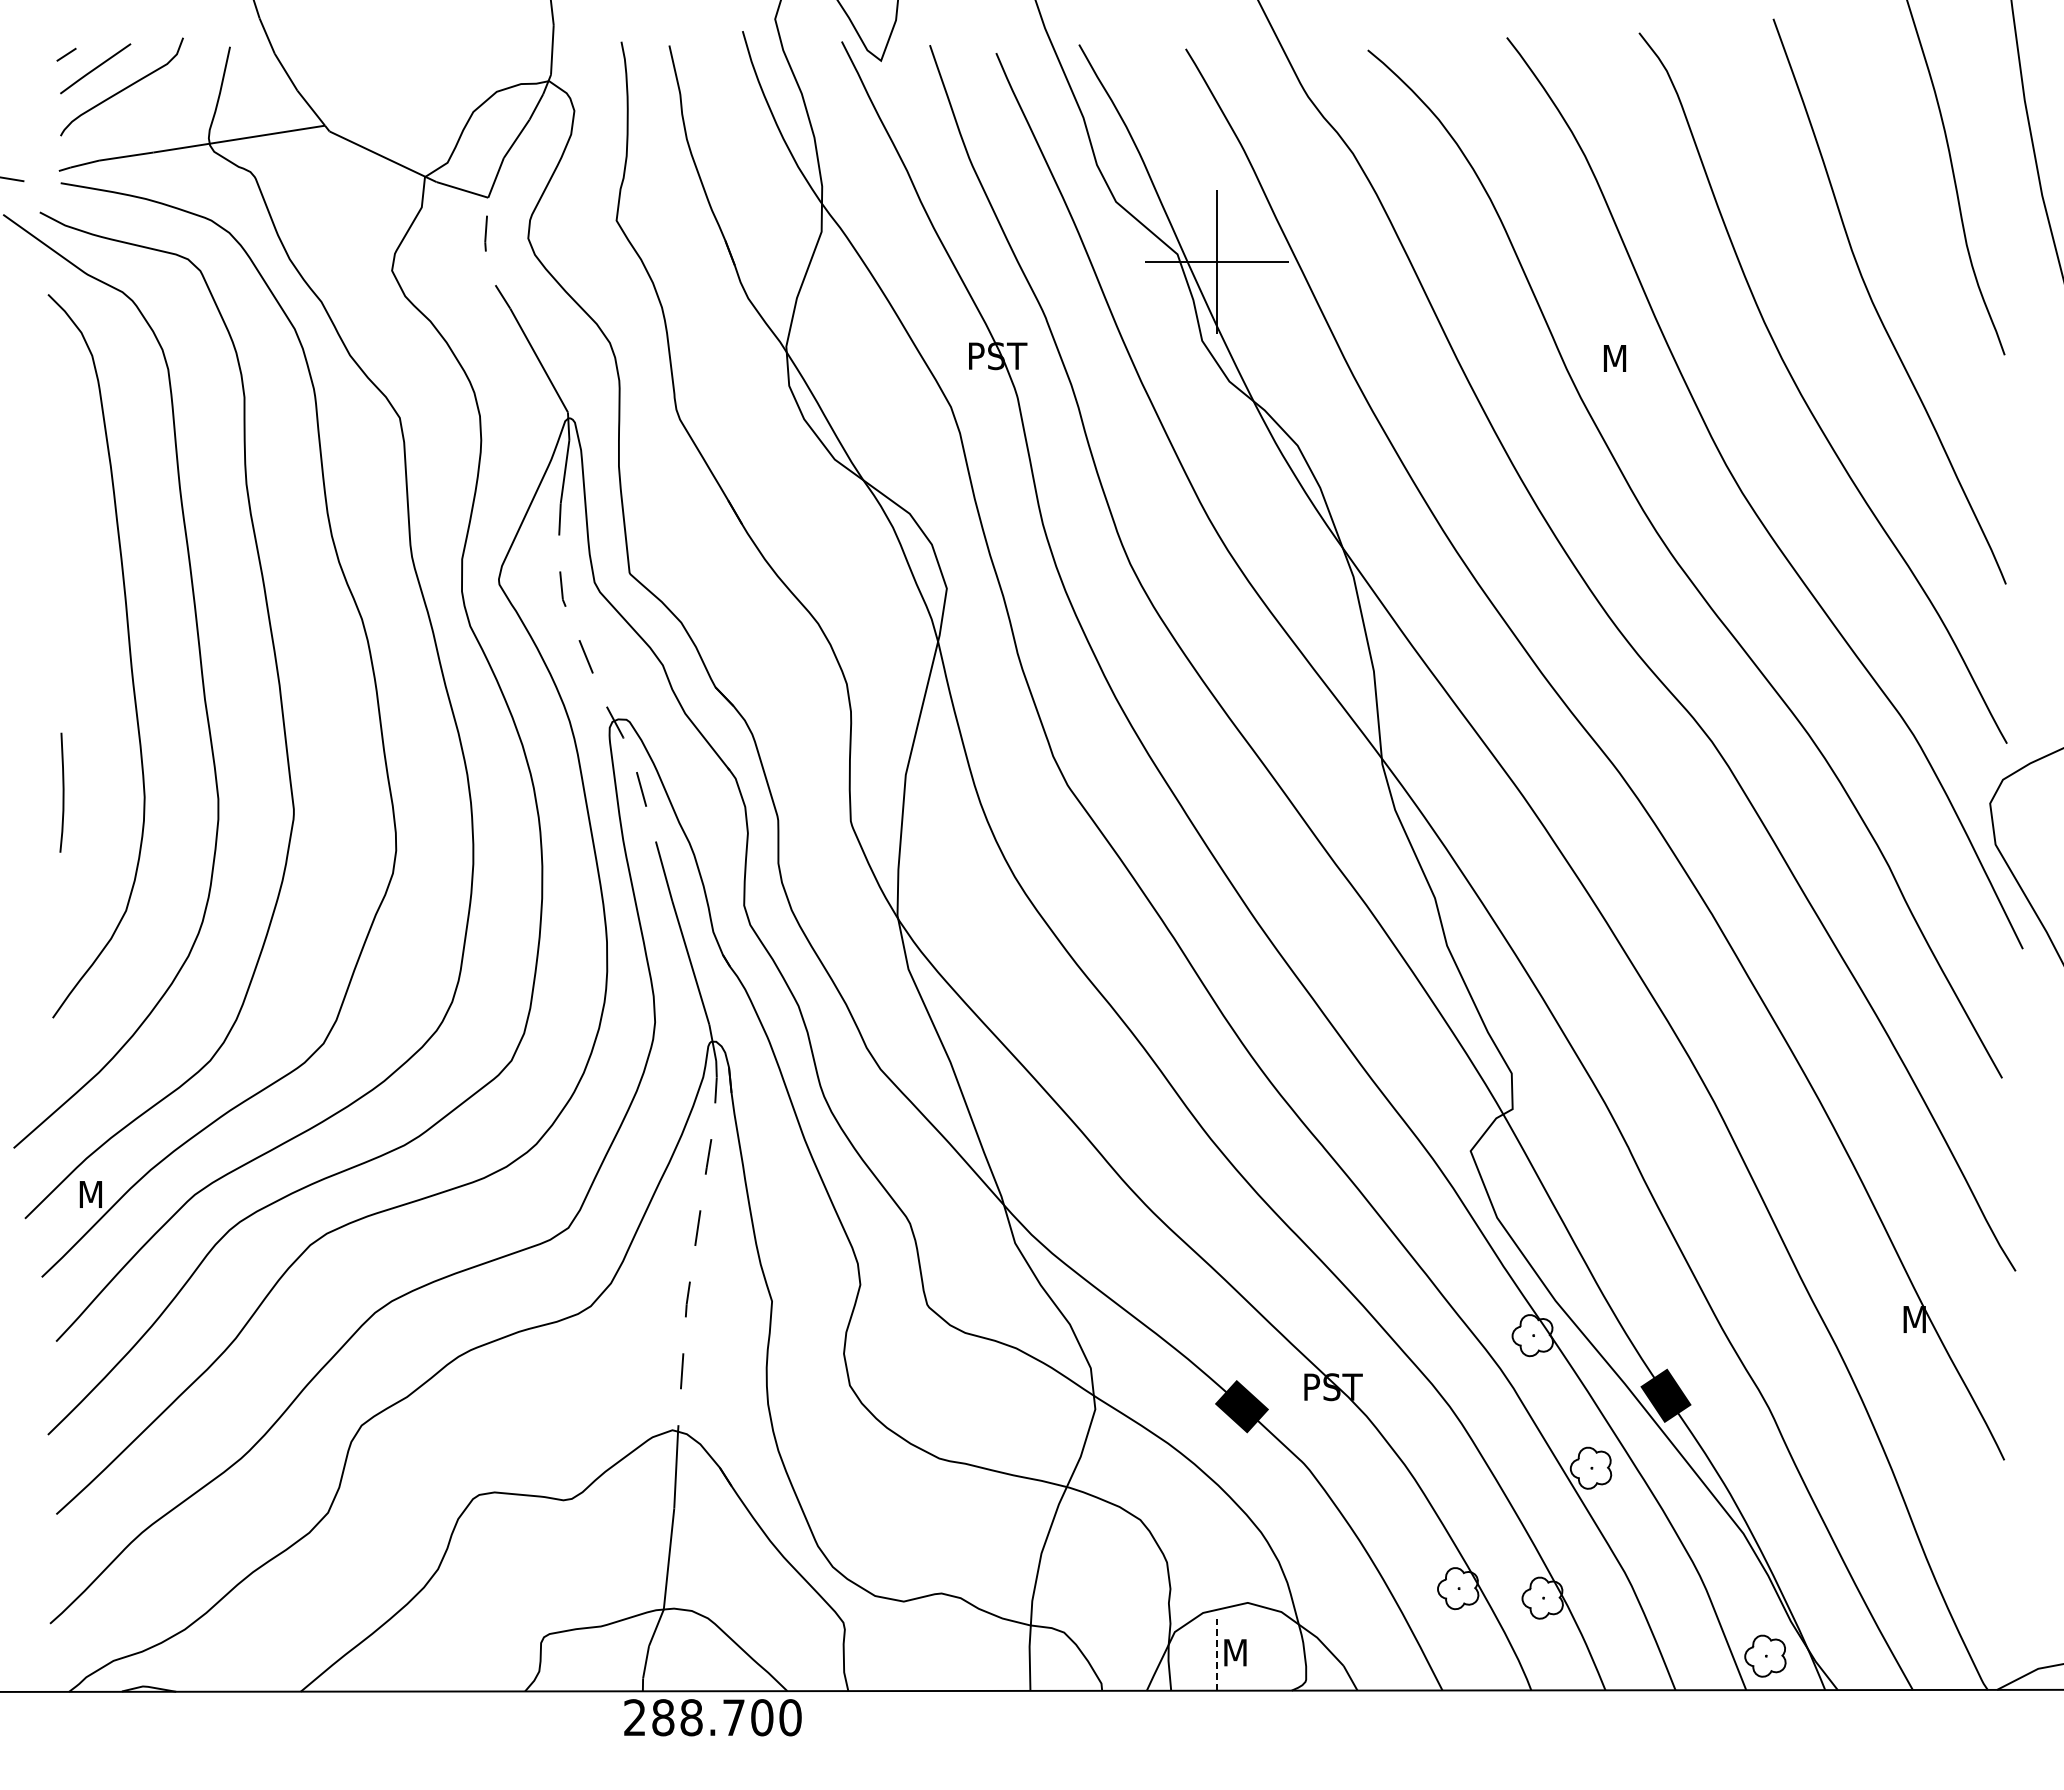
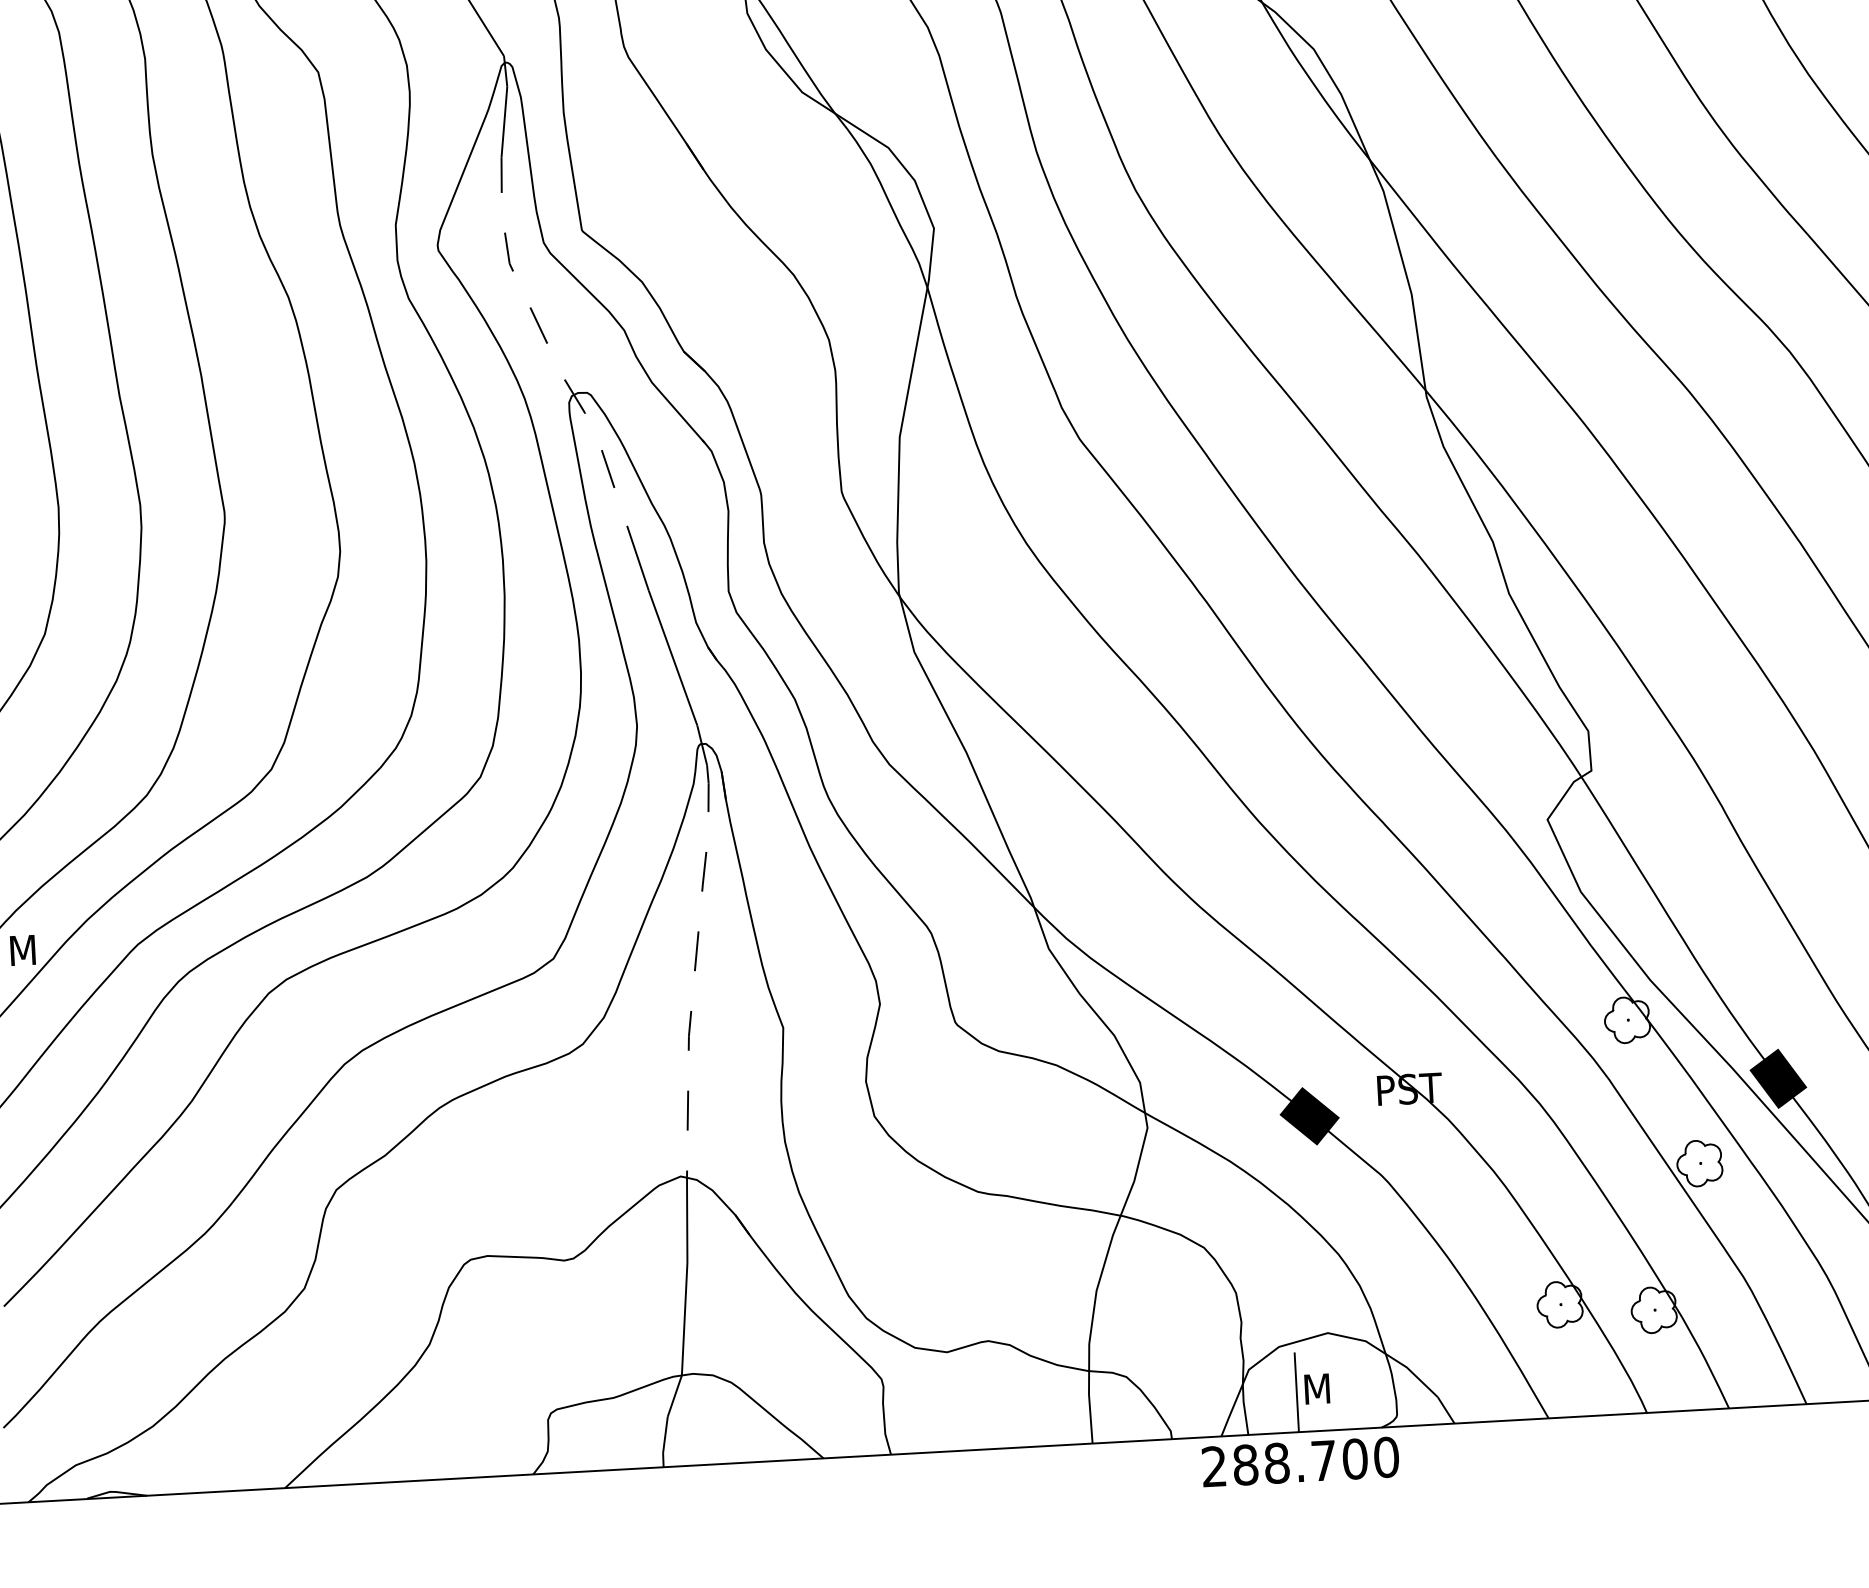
line: (1216, 1654) -> (1296, 1392), dashed -> solid
text: (712, 1717) -> (1300, 1461), moved

